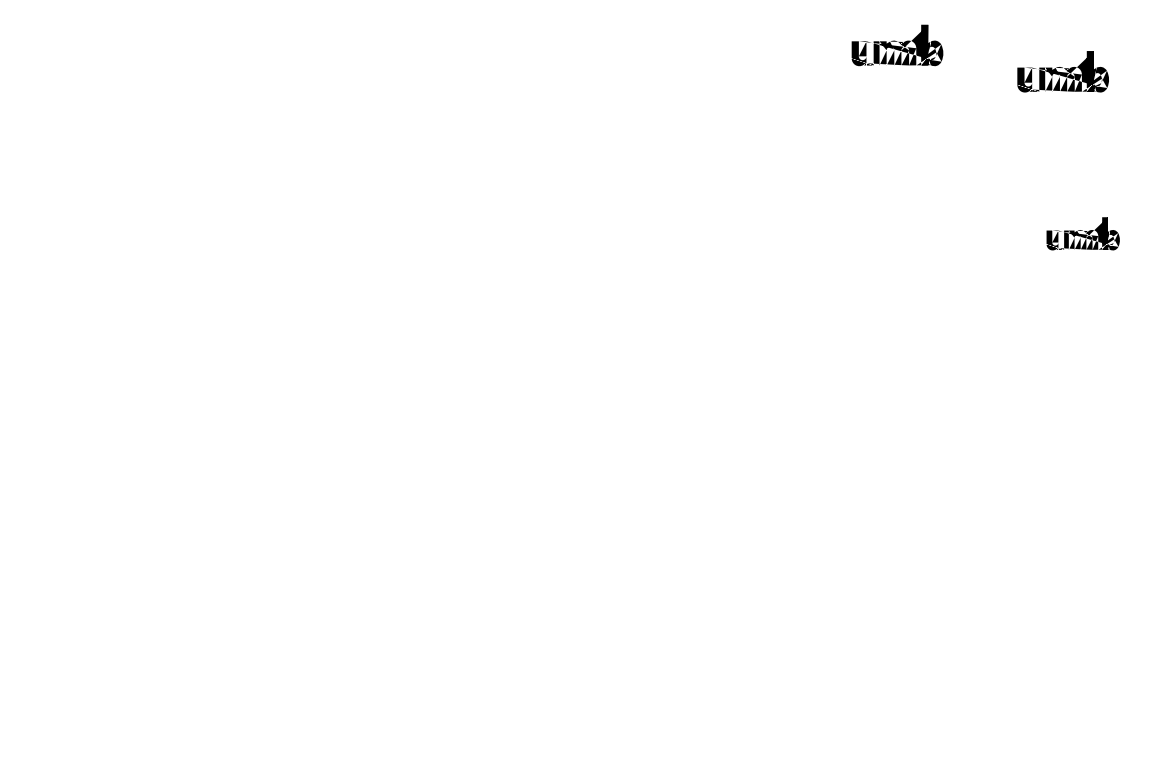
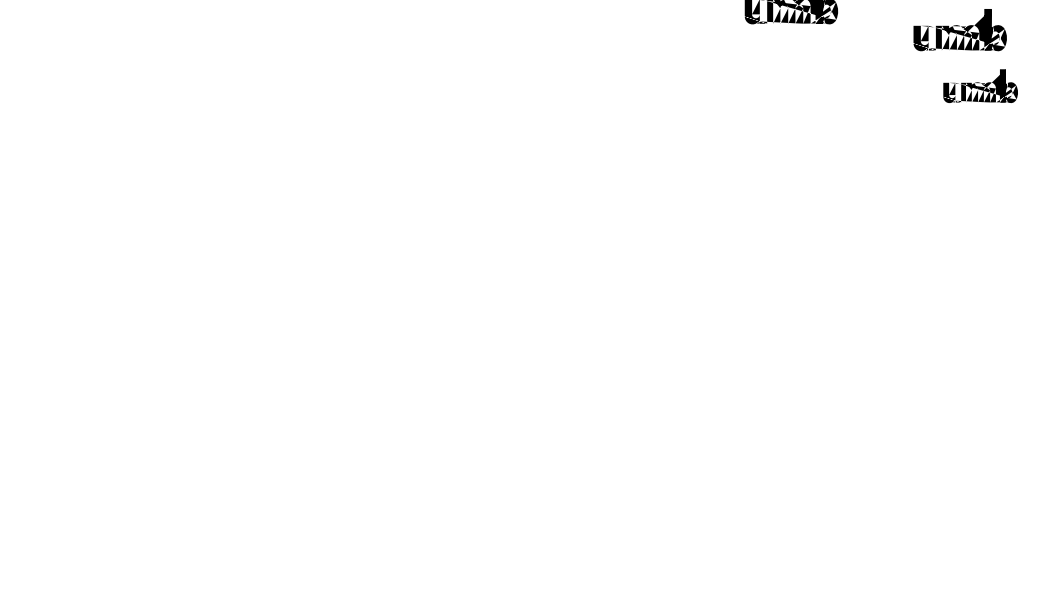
part: (1082, 233) -> (979, 85), moved

